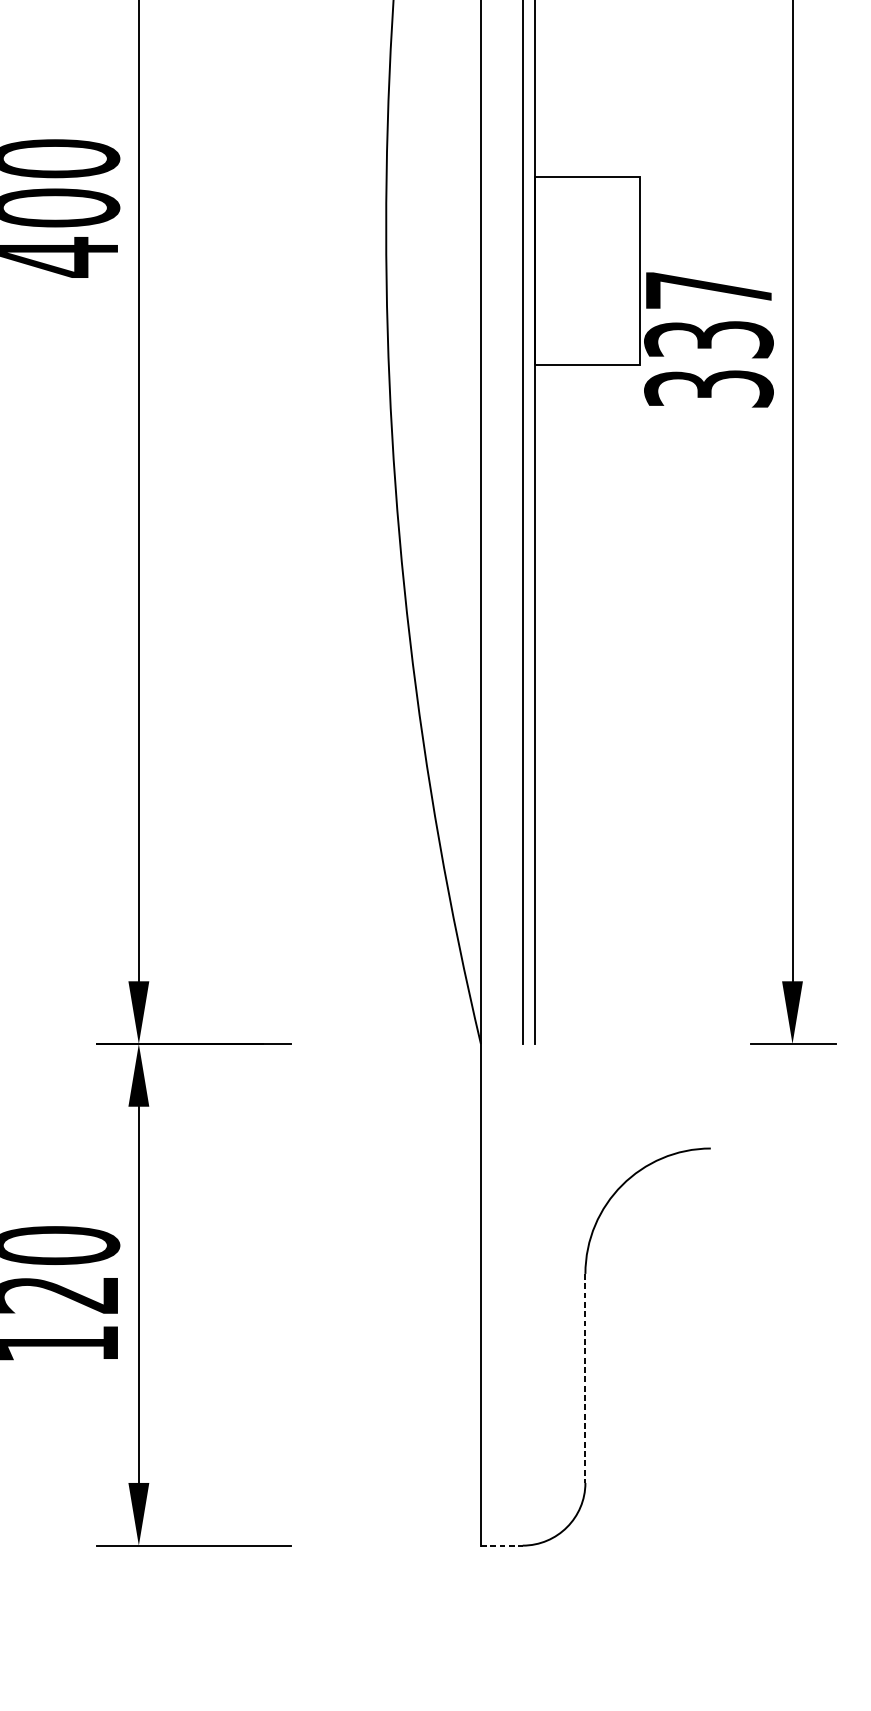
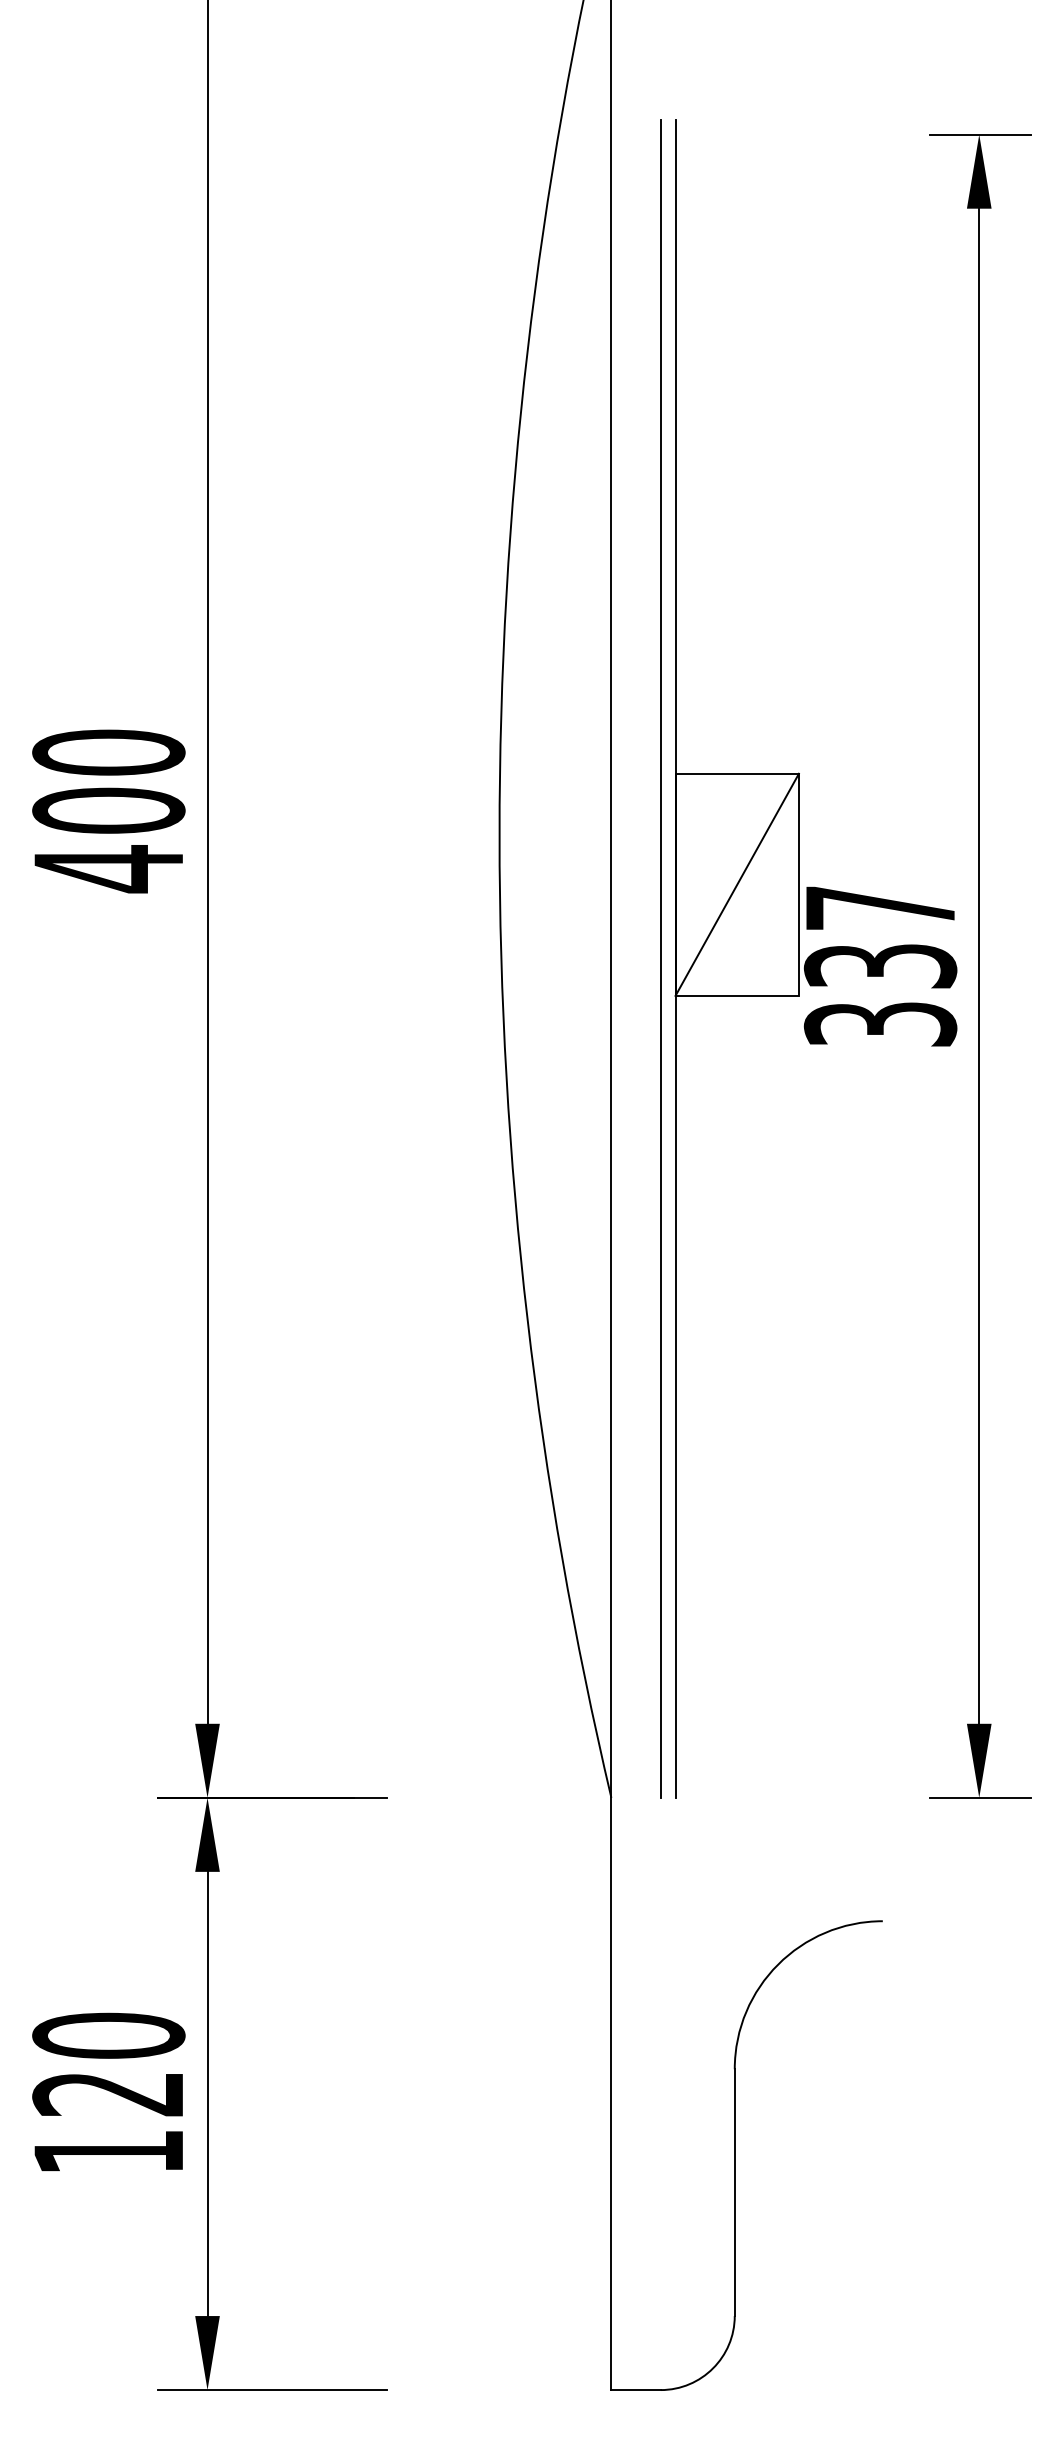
line: (586, 270) -> (736, 884), added
line: (585, 1379) -> (734, 2193), dashed -> solid
line: (502, 1545) -> (636, 2390), dashed -> solid

